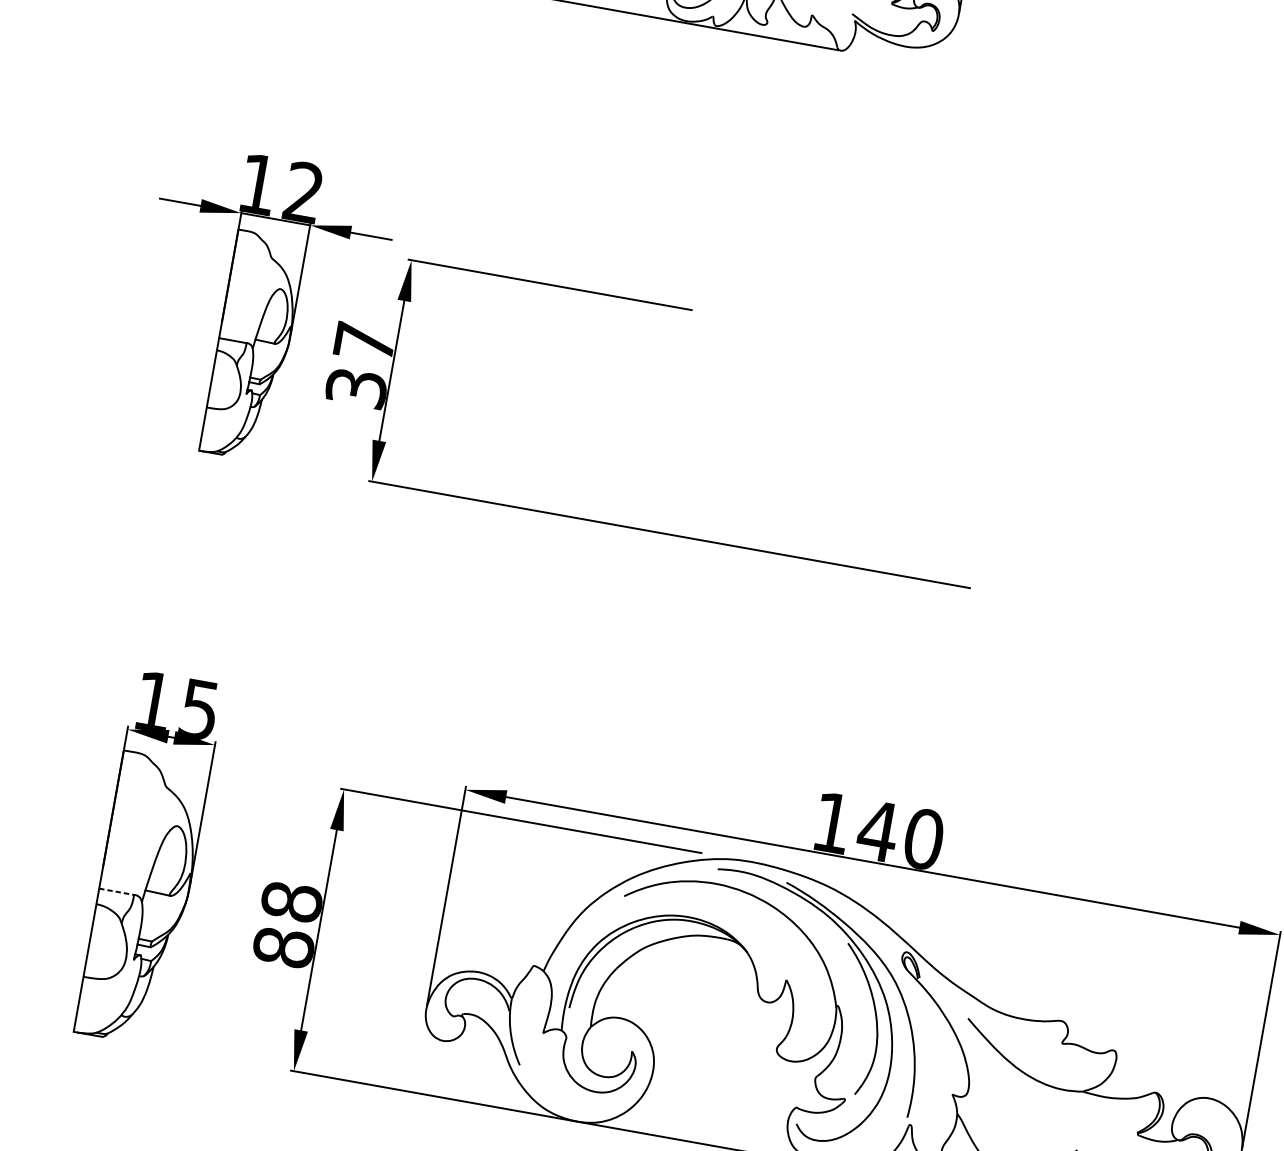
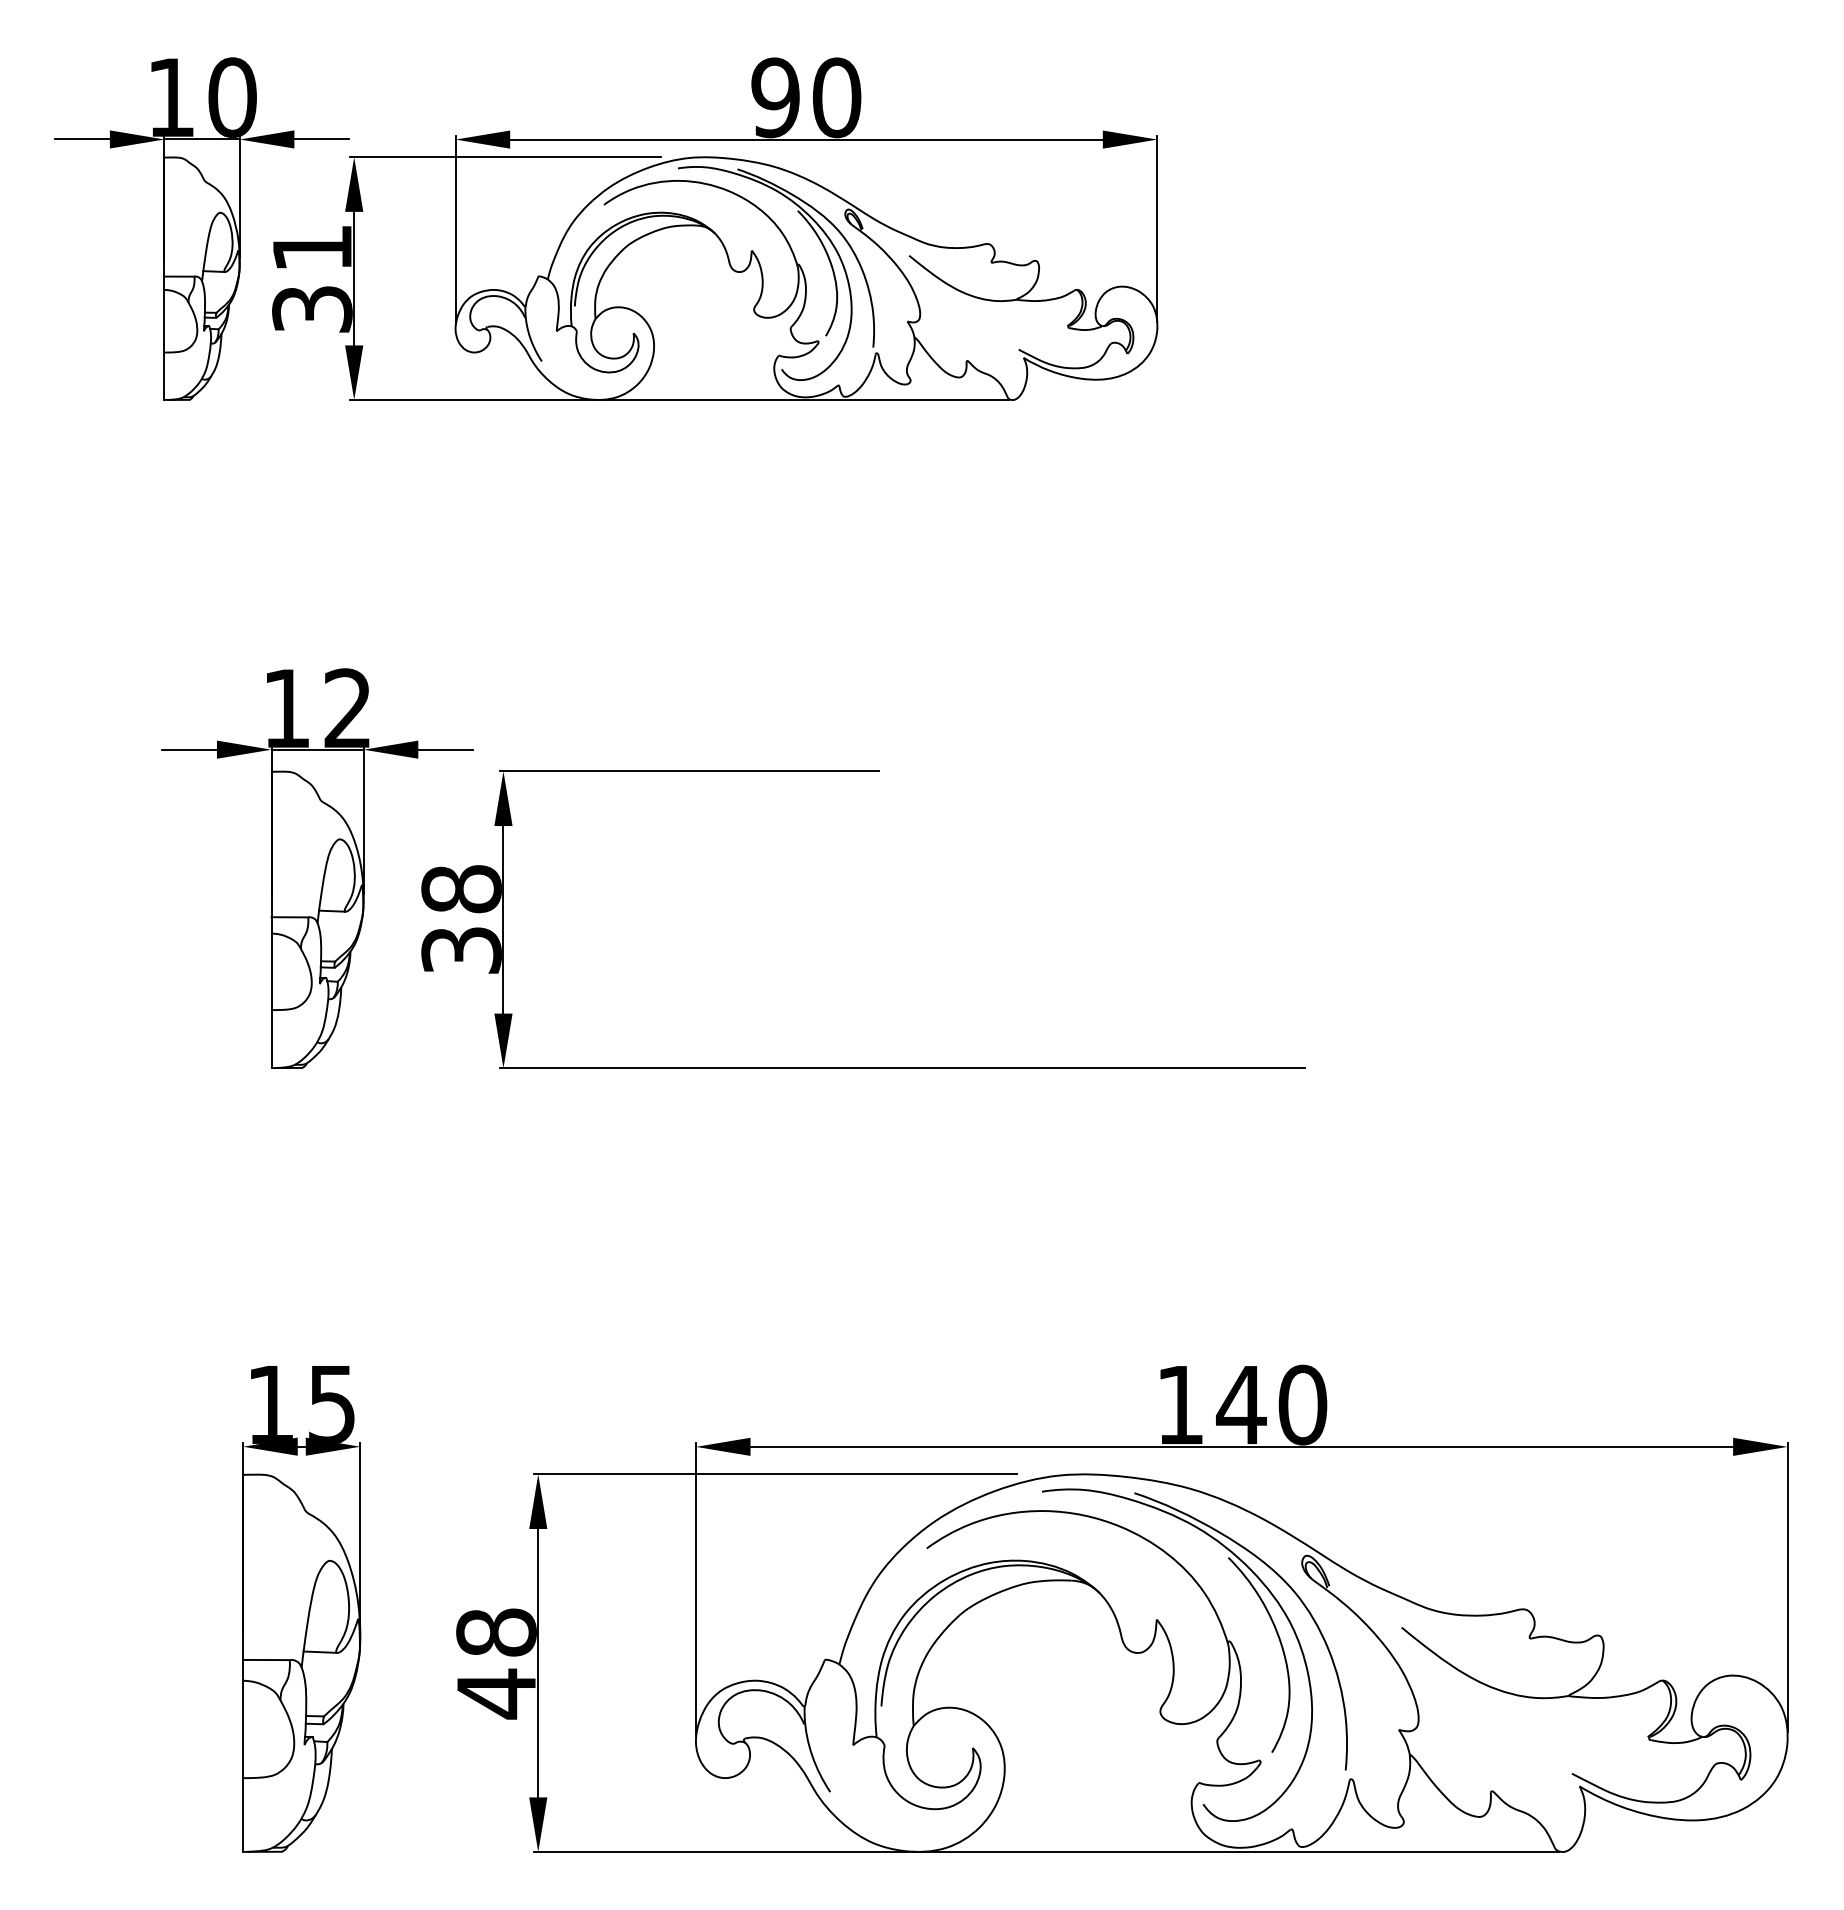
text: (364, 342) -> (461, 889), 37 -> 38
line: (116, 892) -> (266, 1660), dashed -> solid
text: (283, 947) -> (496, 1693), 88 -> 48

